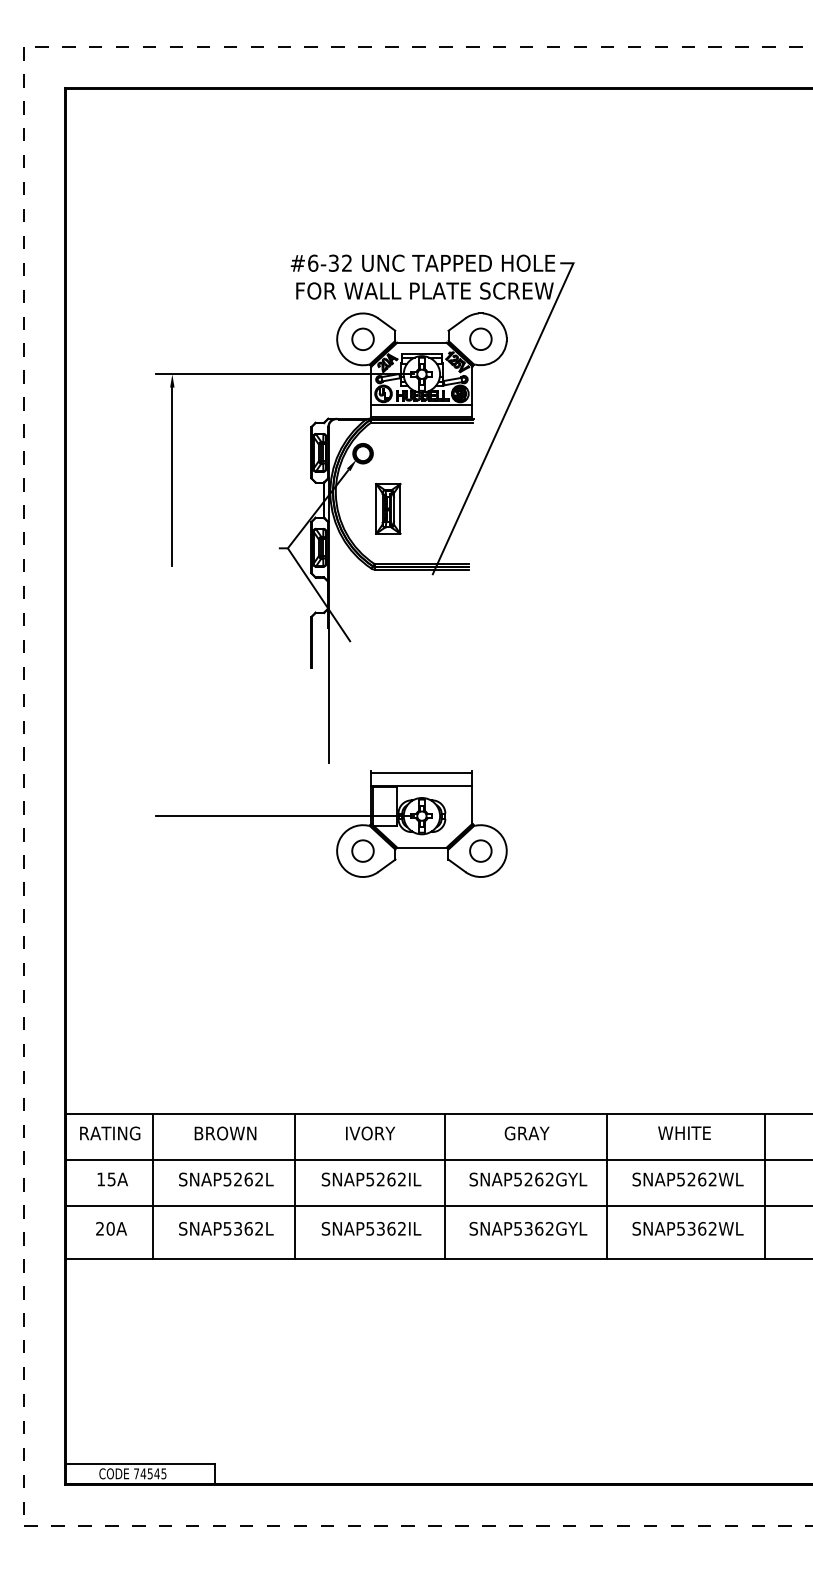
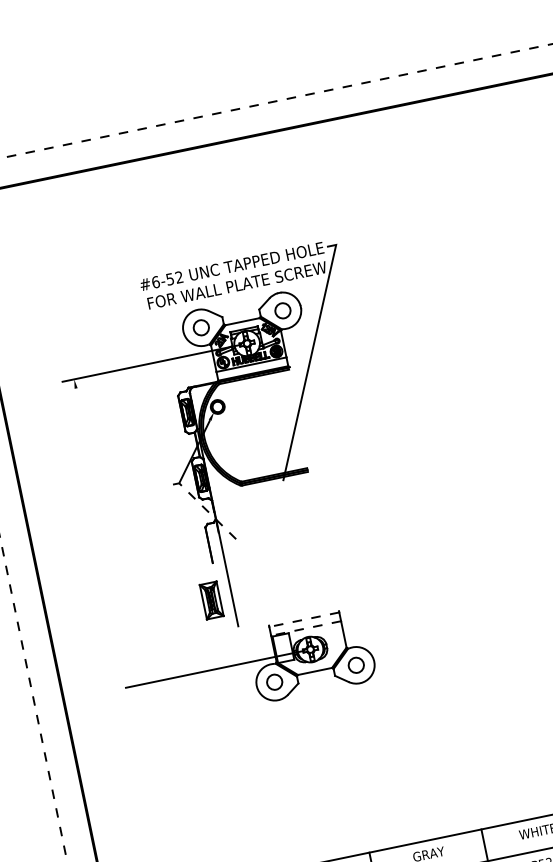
text: (333, 262) -> (169, 278), #6-32 -> #6-52
line: (172, 476) -> (89, 450), removed
part: (388, 508) -> (211, 600), moved
line: (319, 594) -> (207, 510), solid -> dashed
line: (421, 773) -> (304, 620), solid -> dashed
line: (421, 785) -> (305, 628), solid -> dashed

